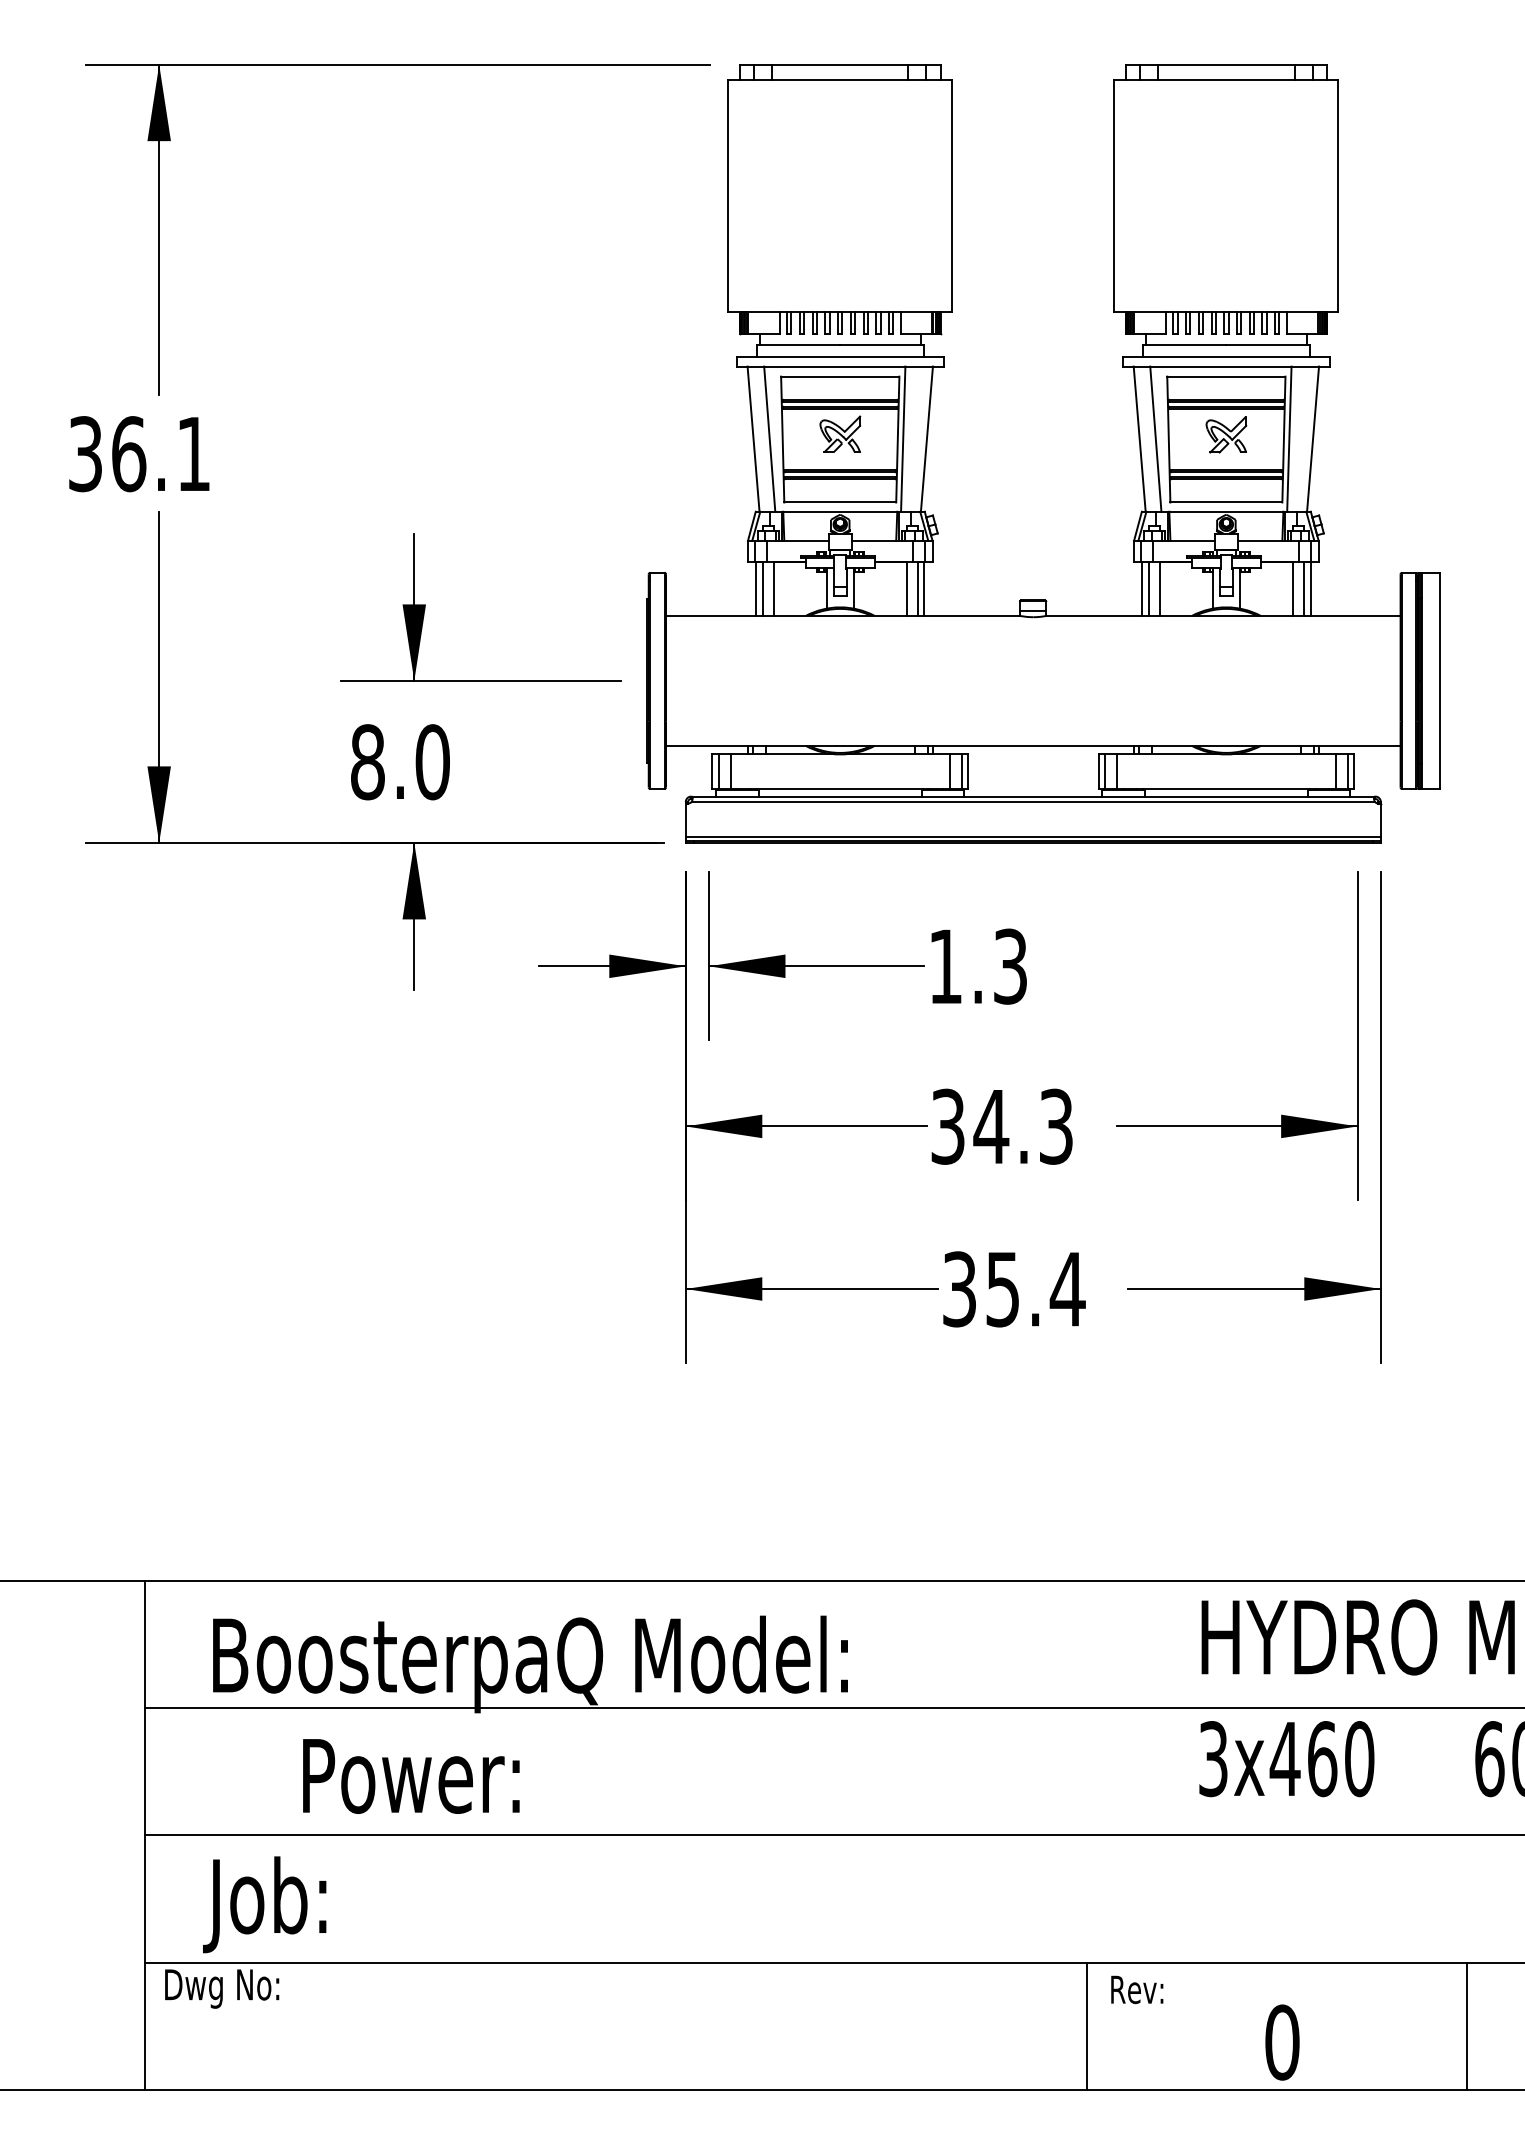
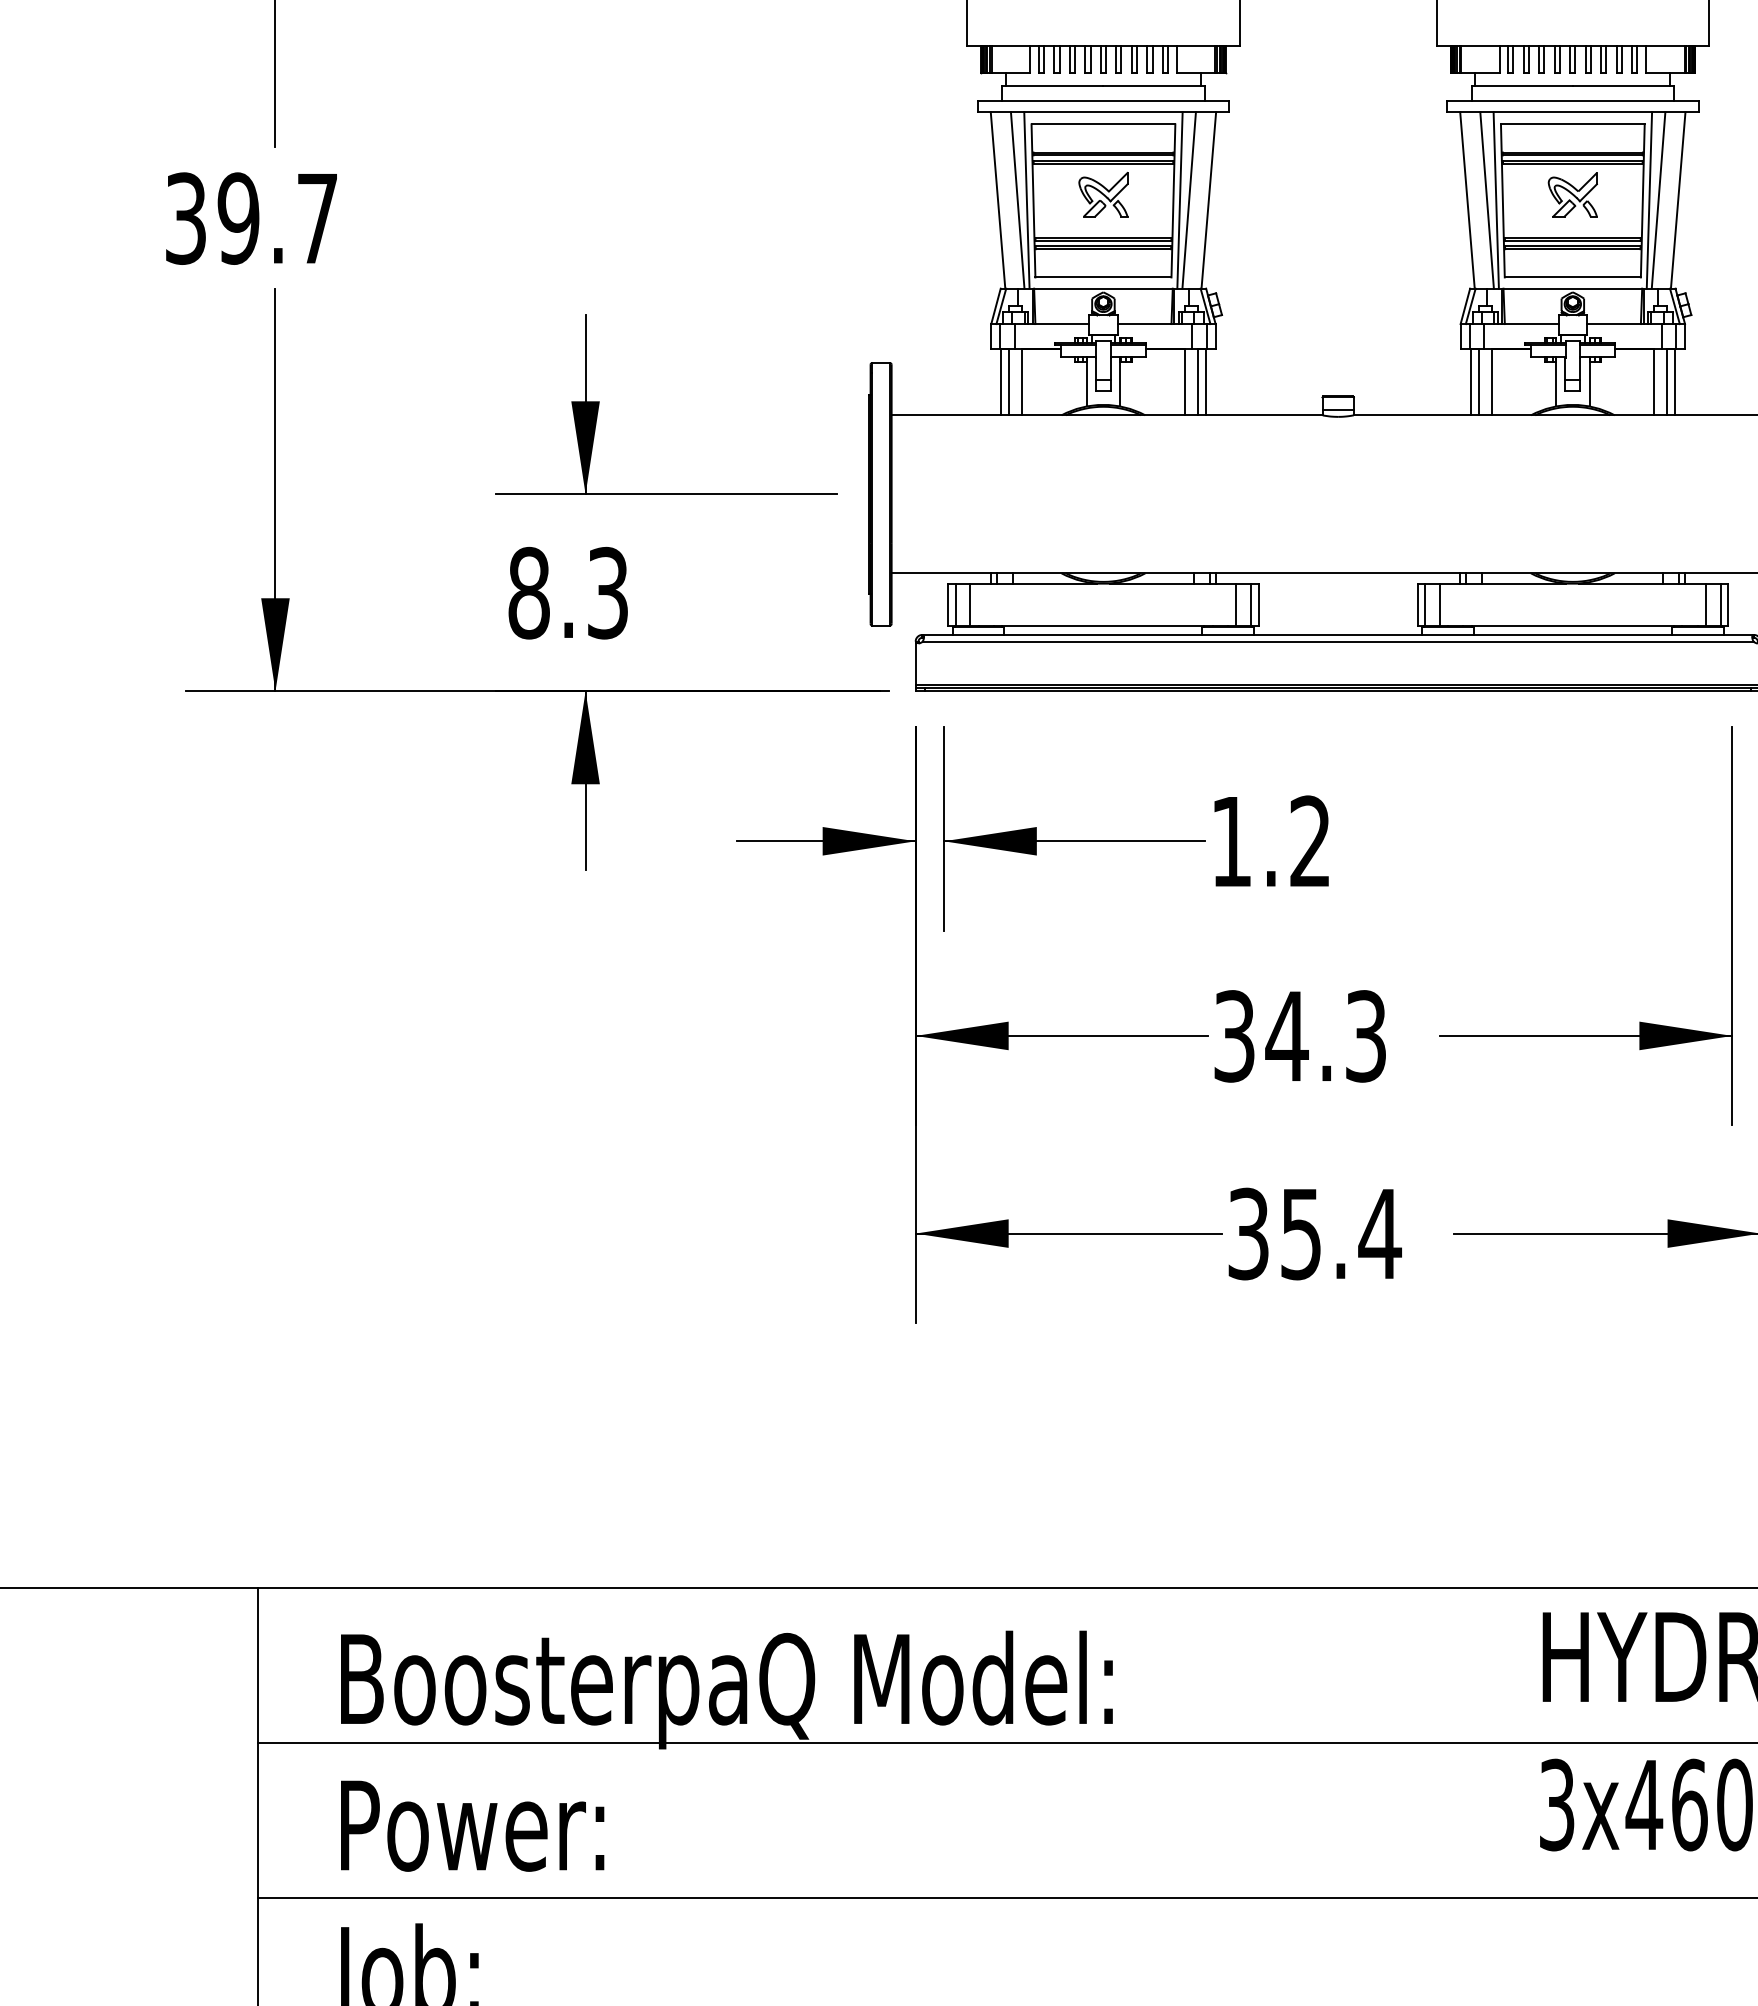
line: (777, 438) -> (1027, 199), added
line: (910, 438) -> (1188, 199), added
line: (1163, 438) -> (1496, 199), added
line: (1296, 438) -> (1658, 199), added
text: (160, 454) -> (277, 219), 36.1 -> 39.7
text: (432, 762) -> (607, 593), 8.0 -> 8.3
text: (1010, 966) -> (1310, 841), 1.3 -> 1.2
text: (411, 1776) -> (472, 1826), moved

